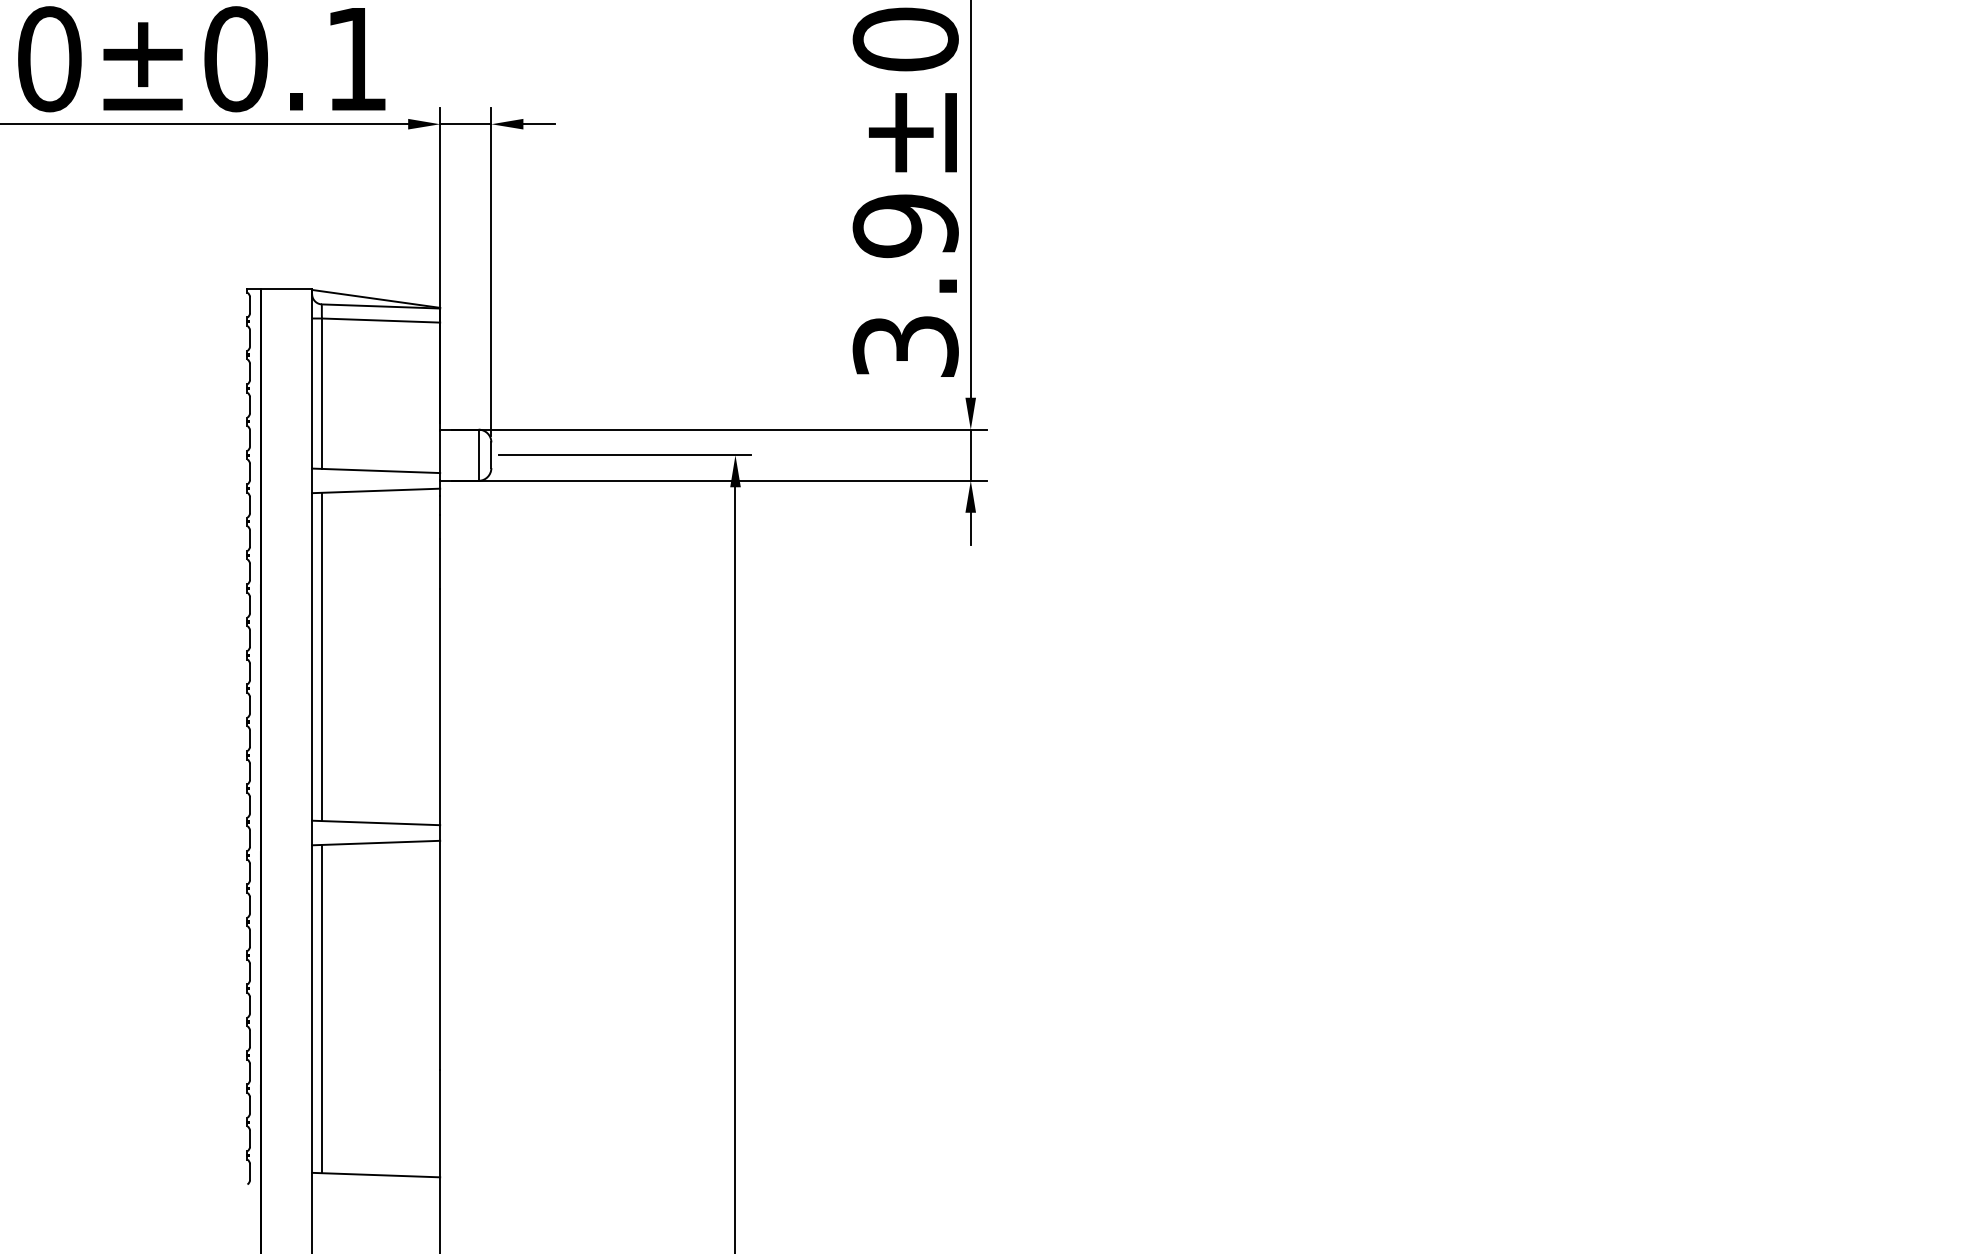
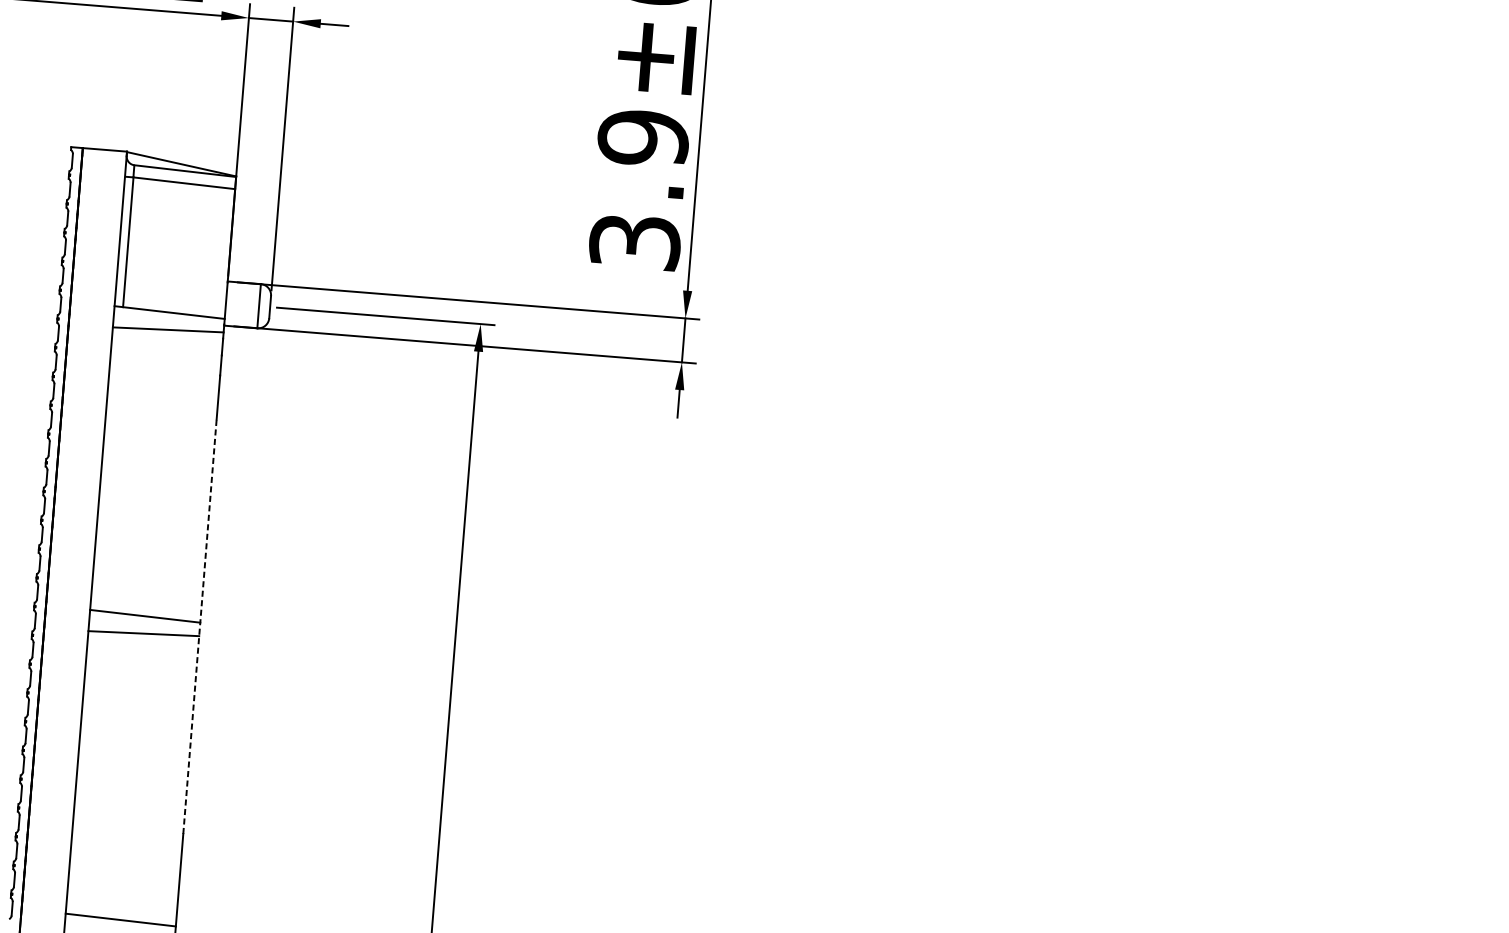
line: (321, 656) -> (109, 468), removed
line: (440, 829) -> (200, 626), solid -> dashed
line: (321, 1008) -> (85, 772), removed

